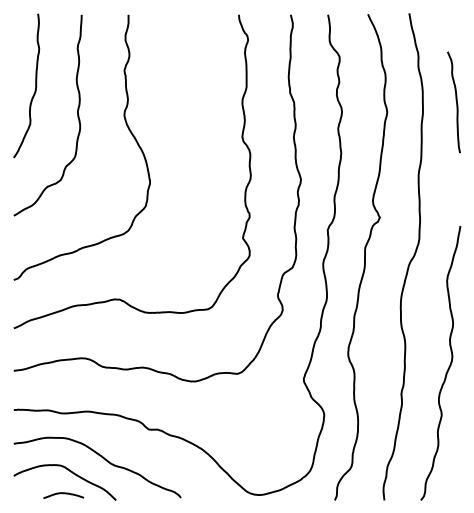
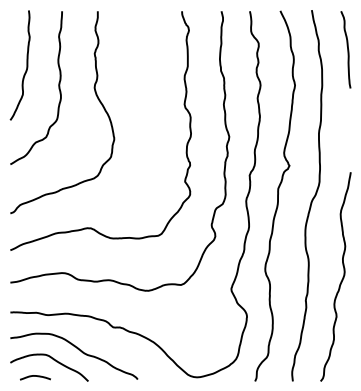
curve: (455, 100) -> (347, 48), moved
curve: (63, 494) -> (35, 376), moved

